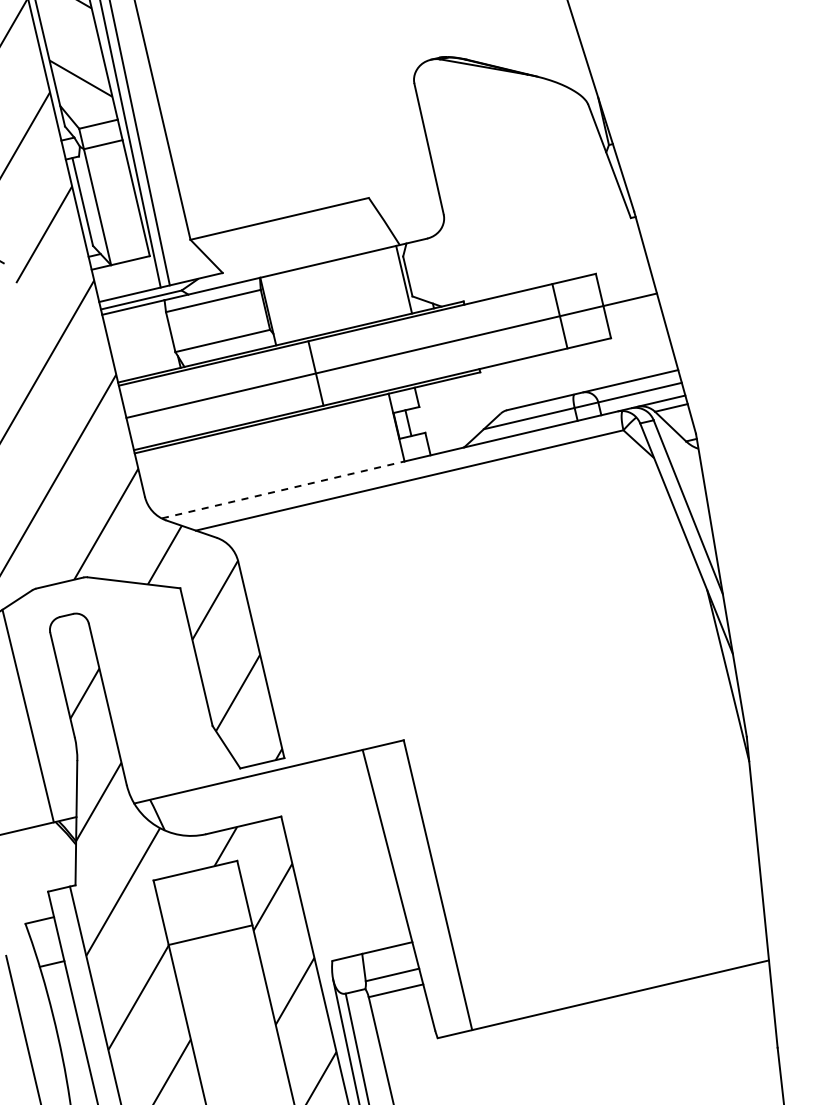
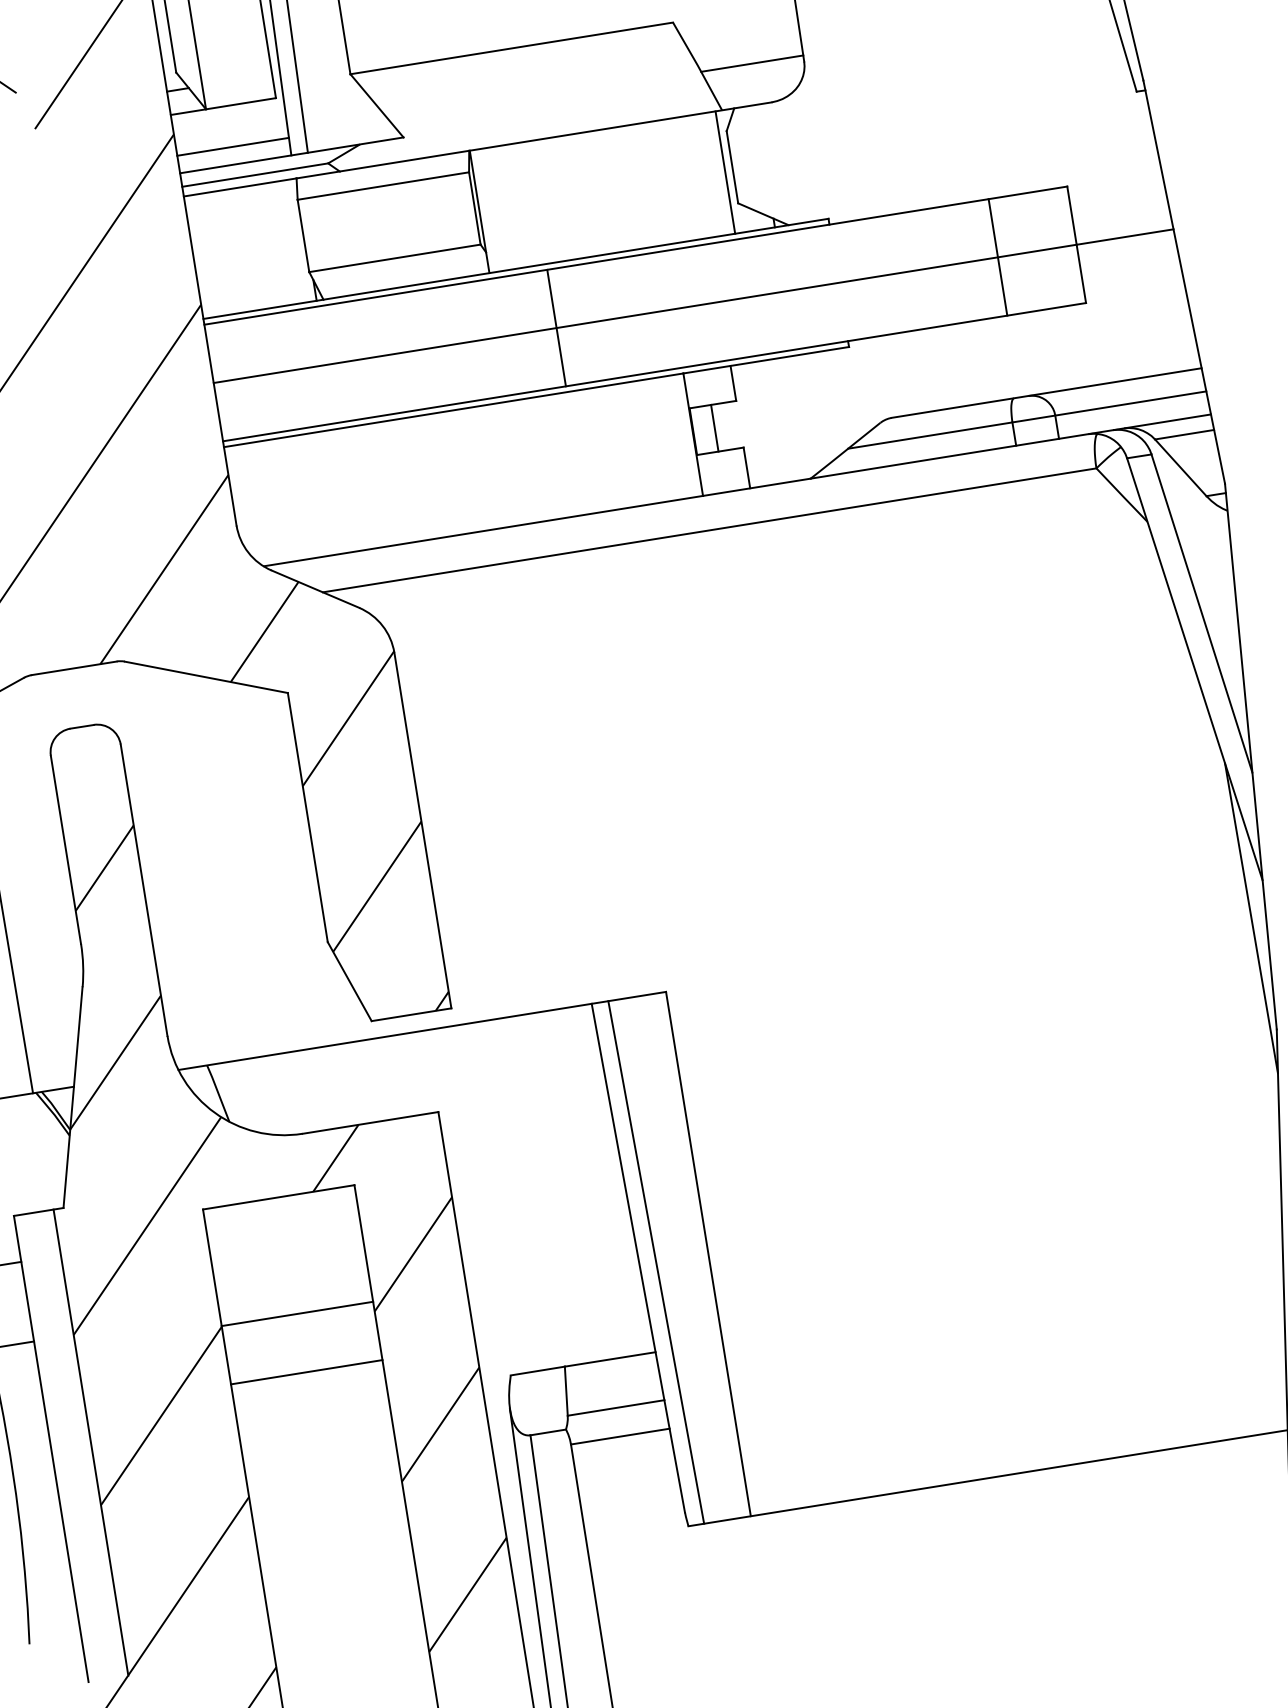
line: (414, 217) -> (751, 63), added
line: (127, 284) -> (232, 145), added
line: (283, 489) -> (484, 530), dashed -> solid
line: (408, 891) -> (655, 1261), added
line: (217, 967) -> (305, 1372), added

